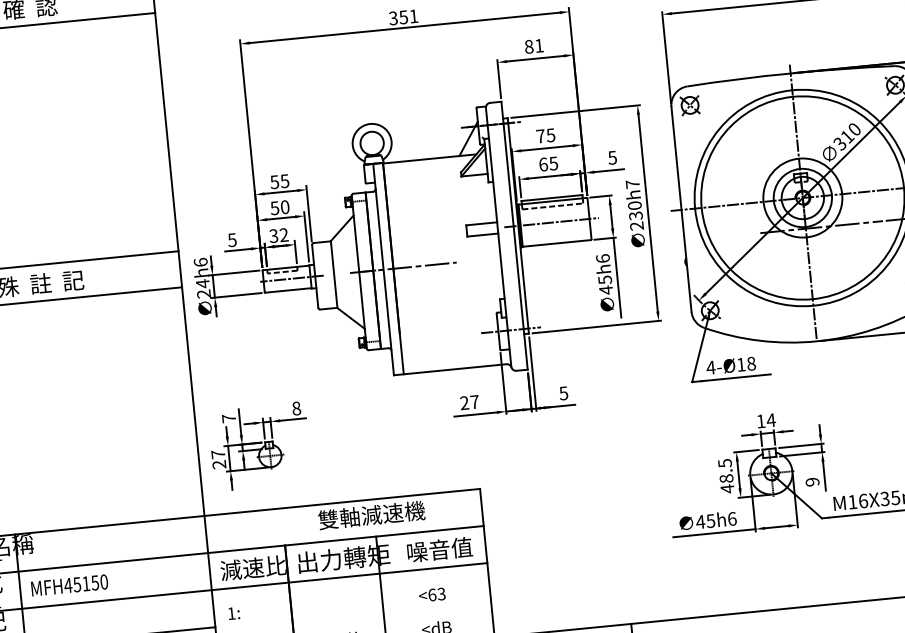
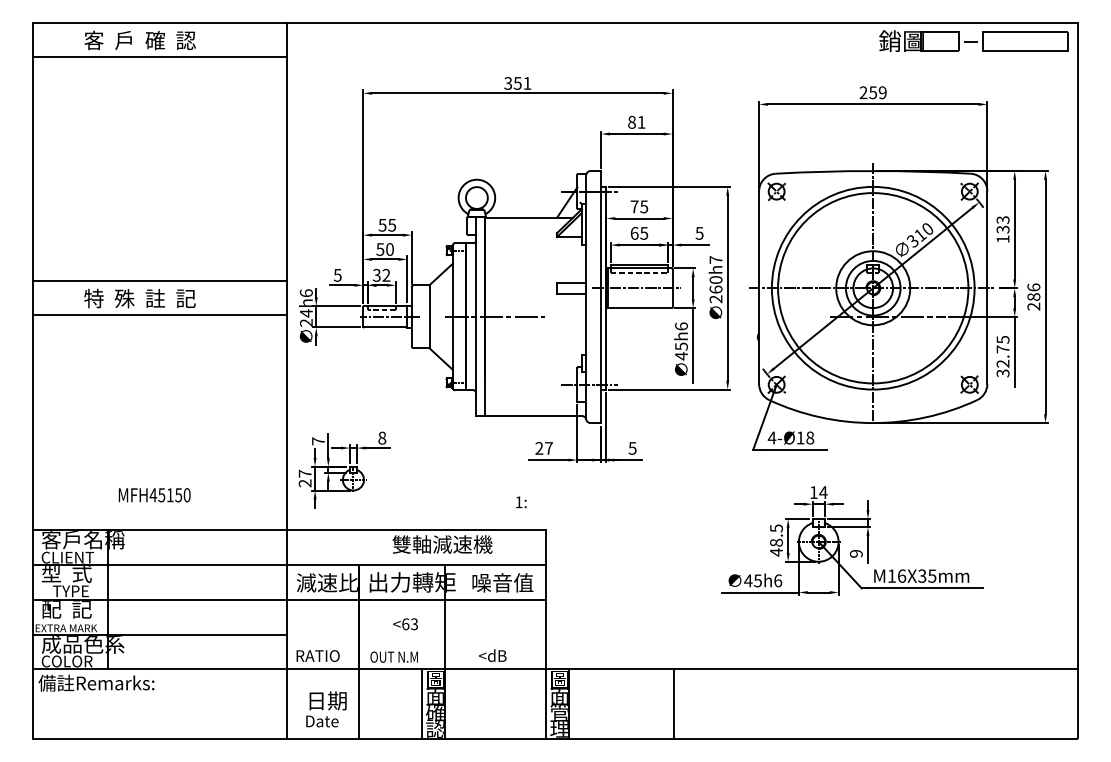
text: (635, 215) -> (715, 289), 230h7 -> 260h7
text: (69, 585) -> (154, 495), moved
text: (432, 595) -> (405, 624), moved
text: (234, 613) -> (521, 502), moved

